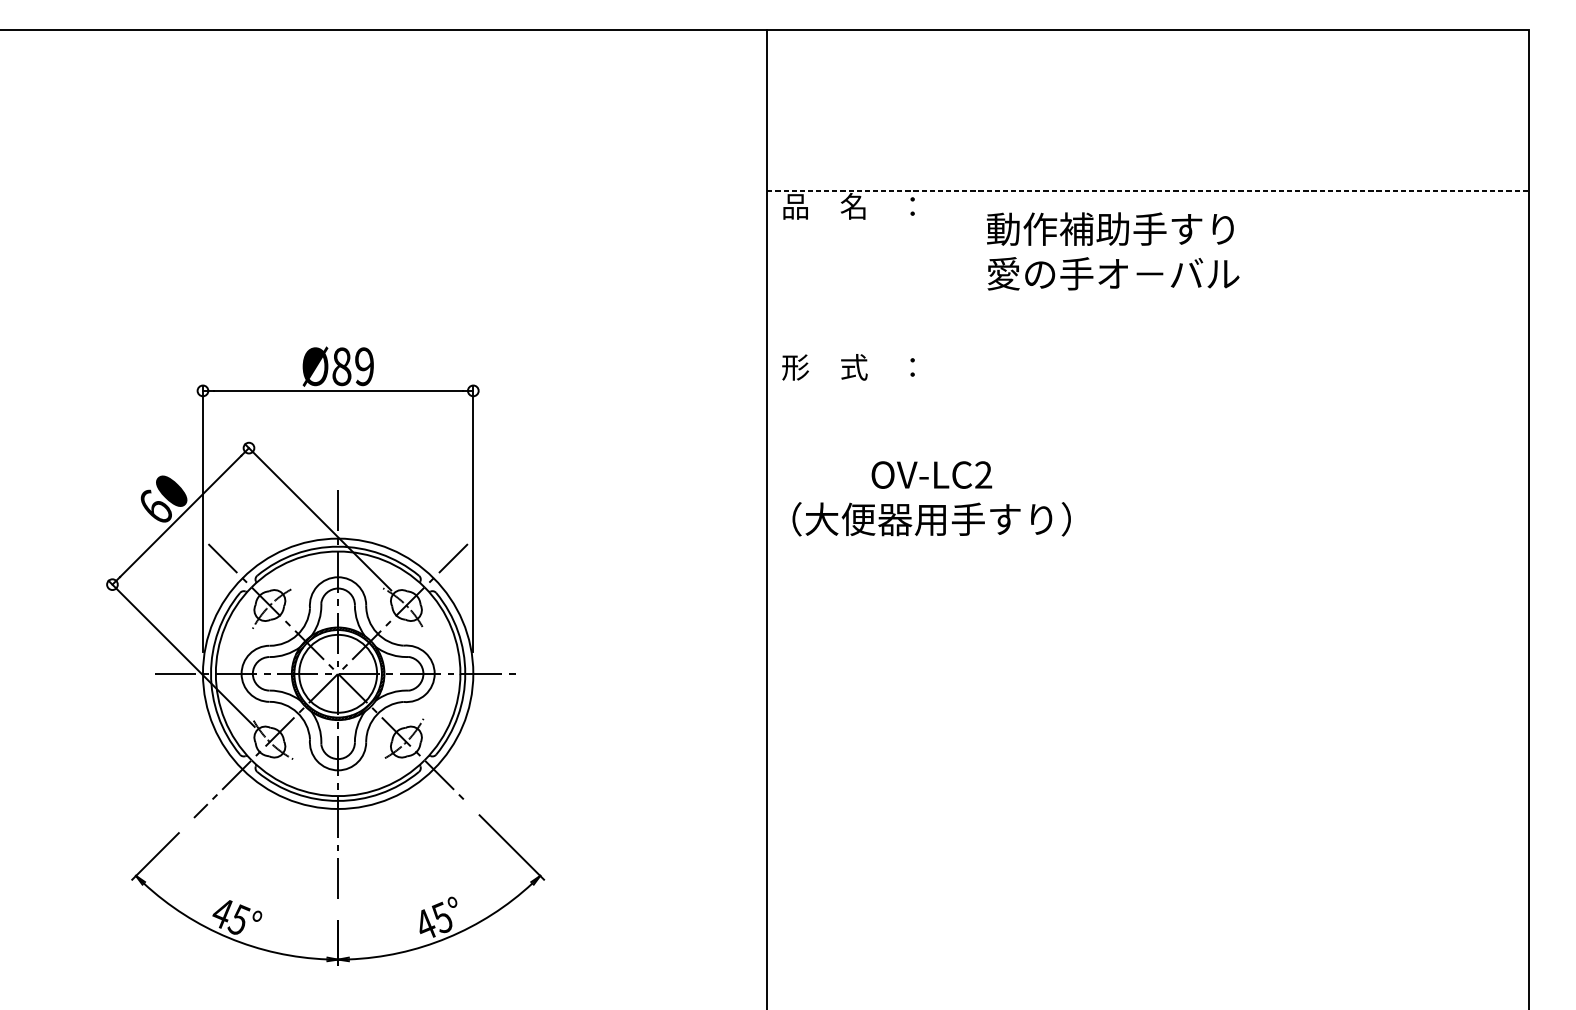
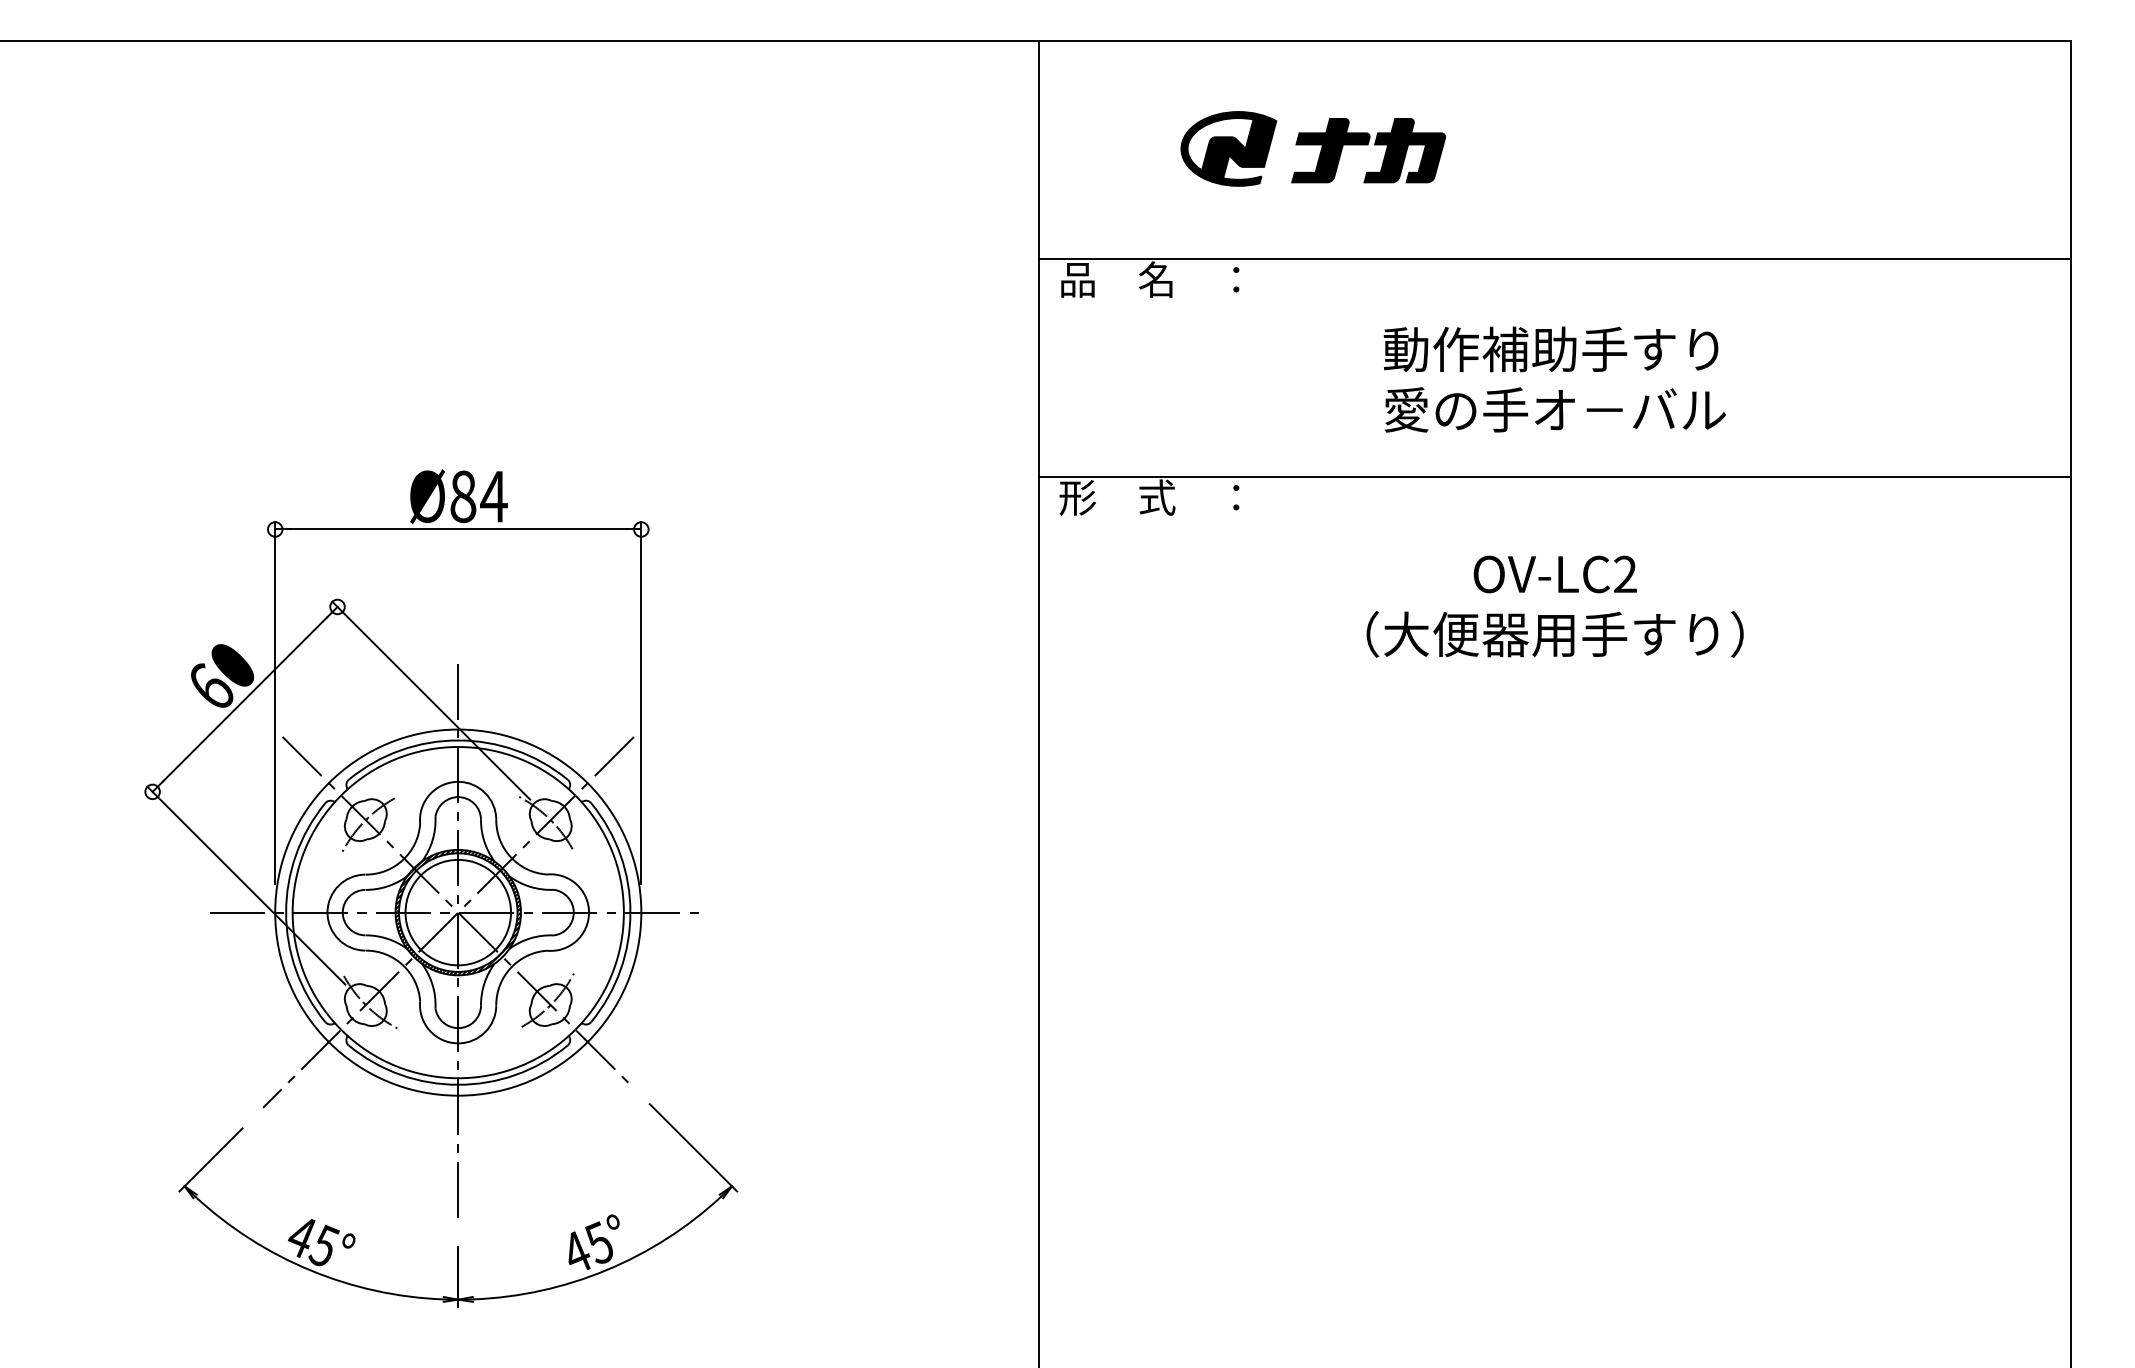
part: (969, 109) -> (1313, 148), added
line: (1148, 190) -> (1555, 258), dashed -> solid
text: (1112, 251) -> (1554, 379), moved
line: (1147, 351) -> (1554, 476), added
text: (364, 366) -> (493, 496), Ø89 -> Ø84
text: (931, 498) -> (1554, 606), moved

